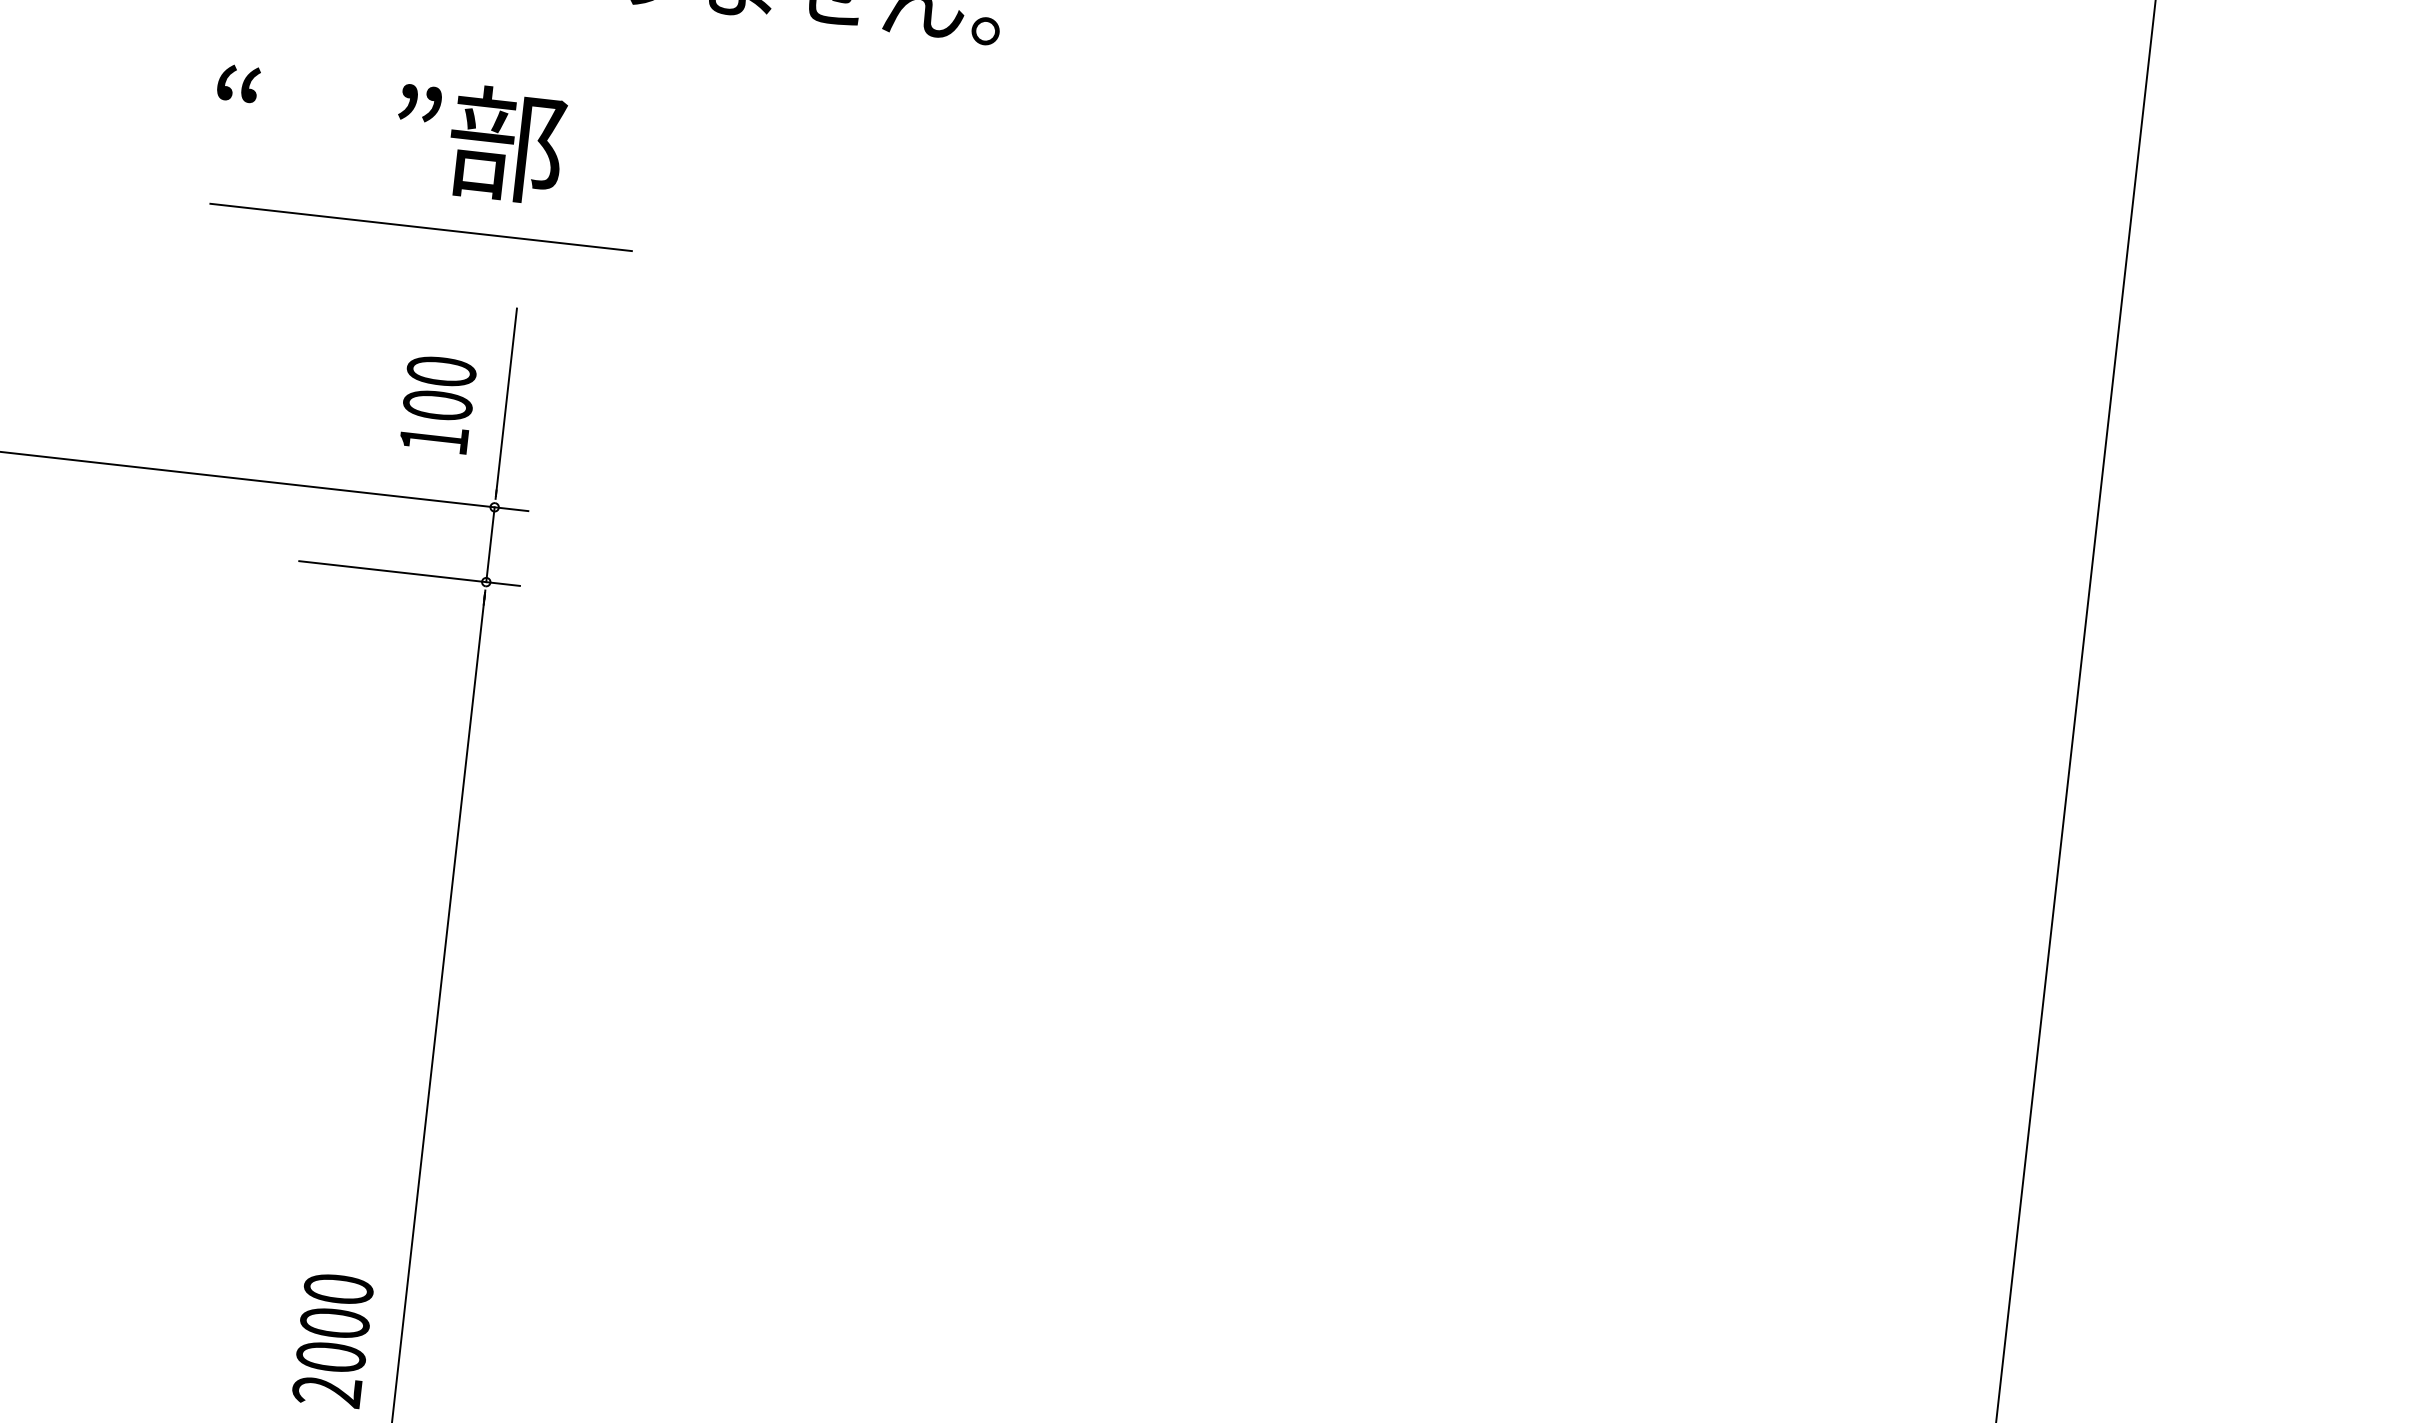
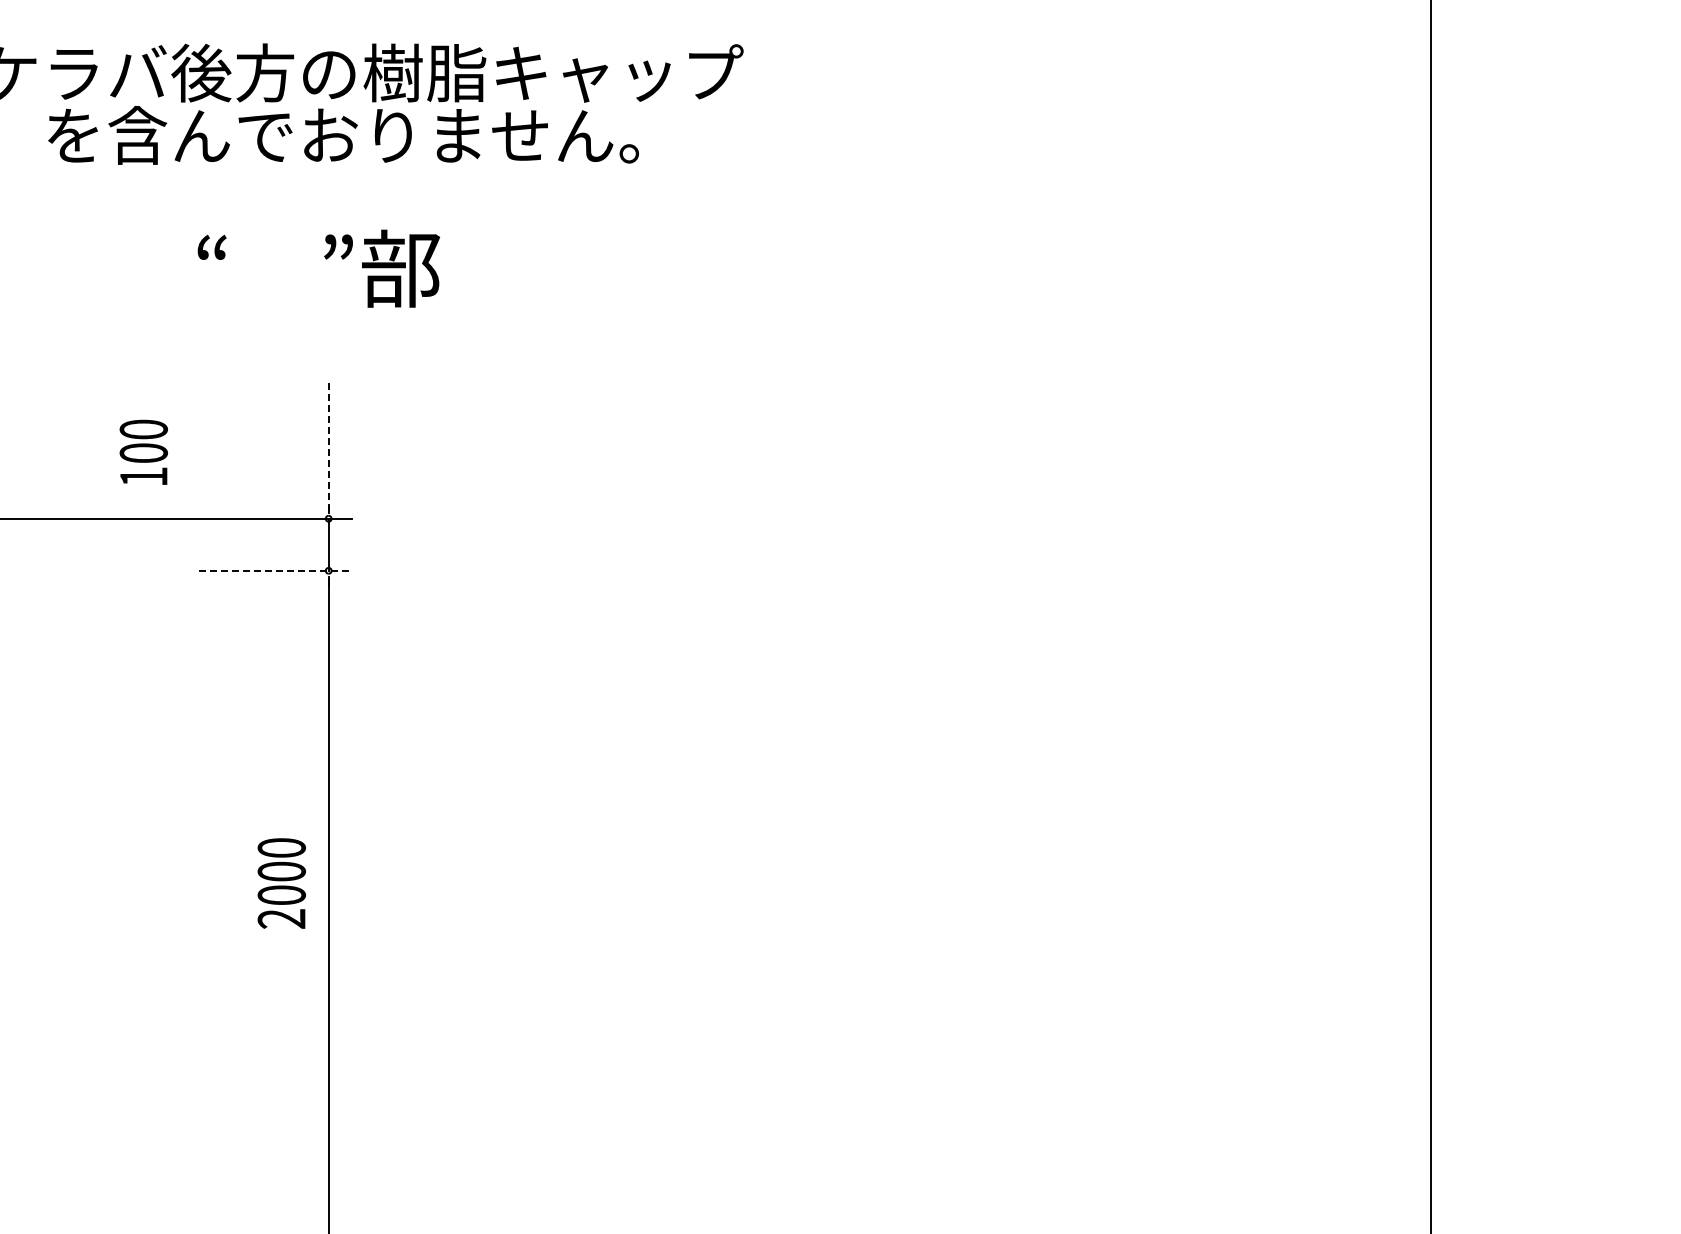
text: (388, 131) -> (318, 268), moved
line: (420, 227) -> (256, 332), removed
line: (506, 401) -> (328, 445), solid -> dashed
text: (437, 403) -> (143, 451), moved
line: (409, 573) -> (275, 570), solid -> dashed
text: (332, 1340) -> (281, 883), moved

